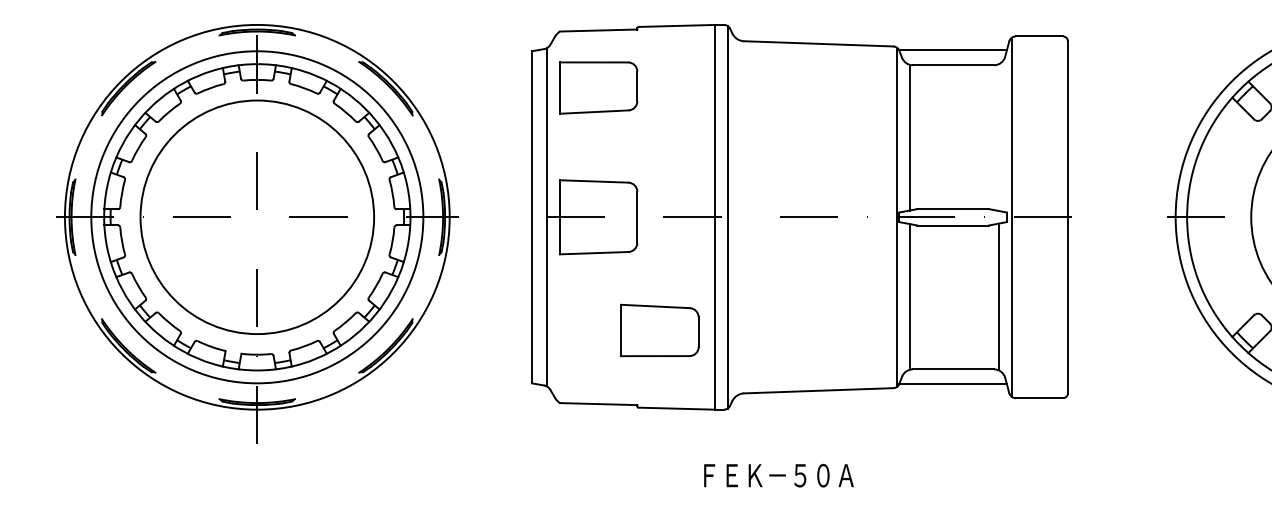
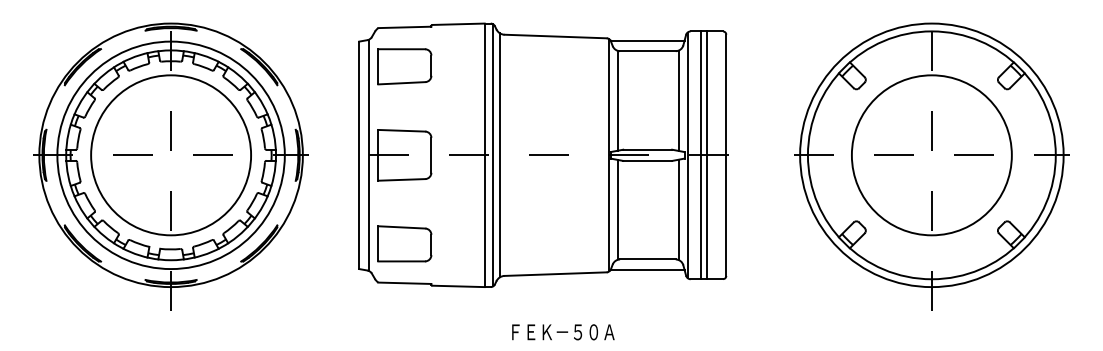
line: (998, 137) -> (678, 100), added
line: (736, 217) -> (499, 155), added
line: (1031, 217) -> (701, 155), added
line: (1040, 217) -> (707, 155), added
part: (659, 329) -> (404, 243), moved
text: (779, 475) -> (563, 332), moved

